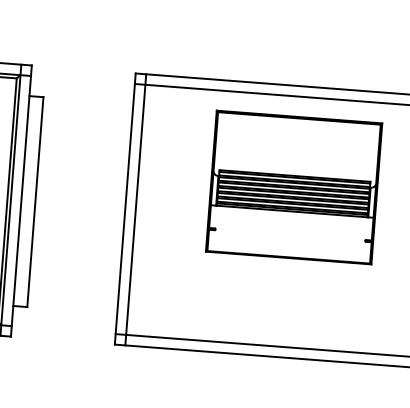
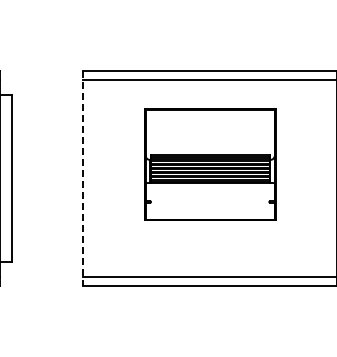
part: (294, 187) -> (210, 164), moved
line: (125, 209) -> (82, 178), solid -> dashed
line: (135, 209) -> (90, 178), removed

